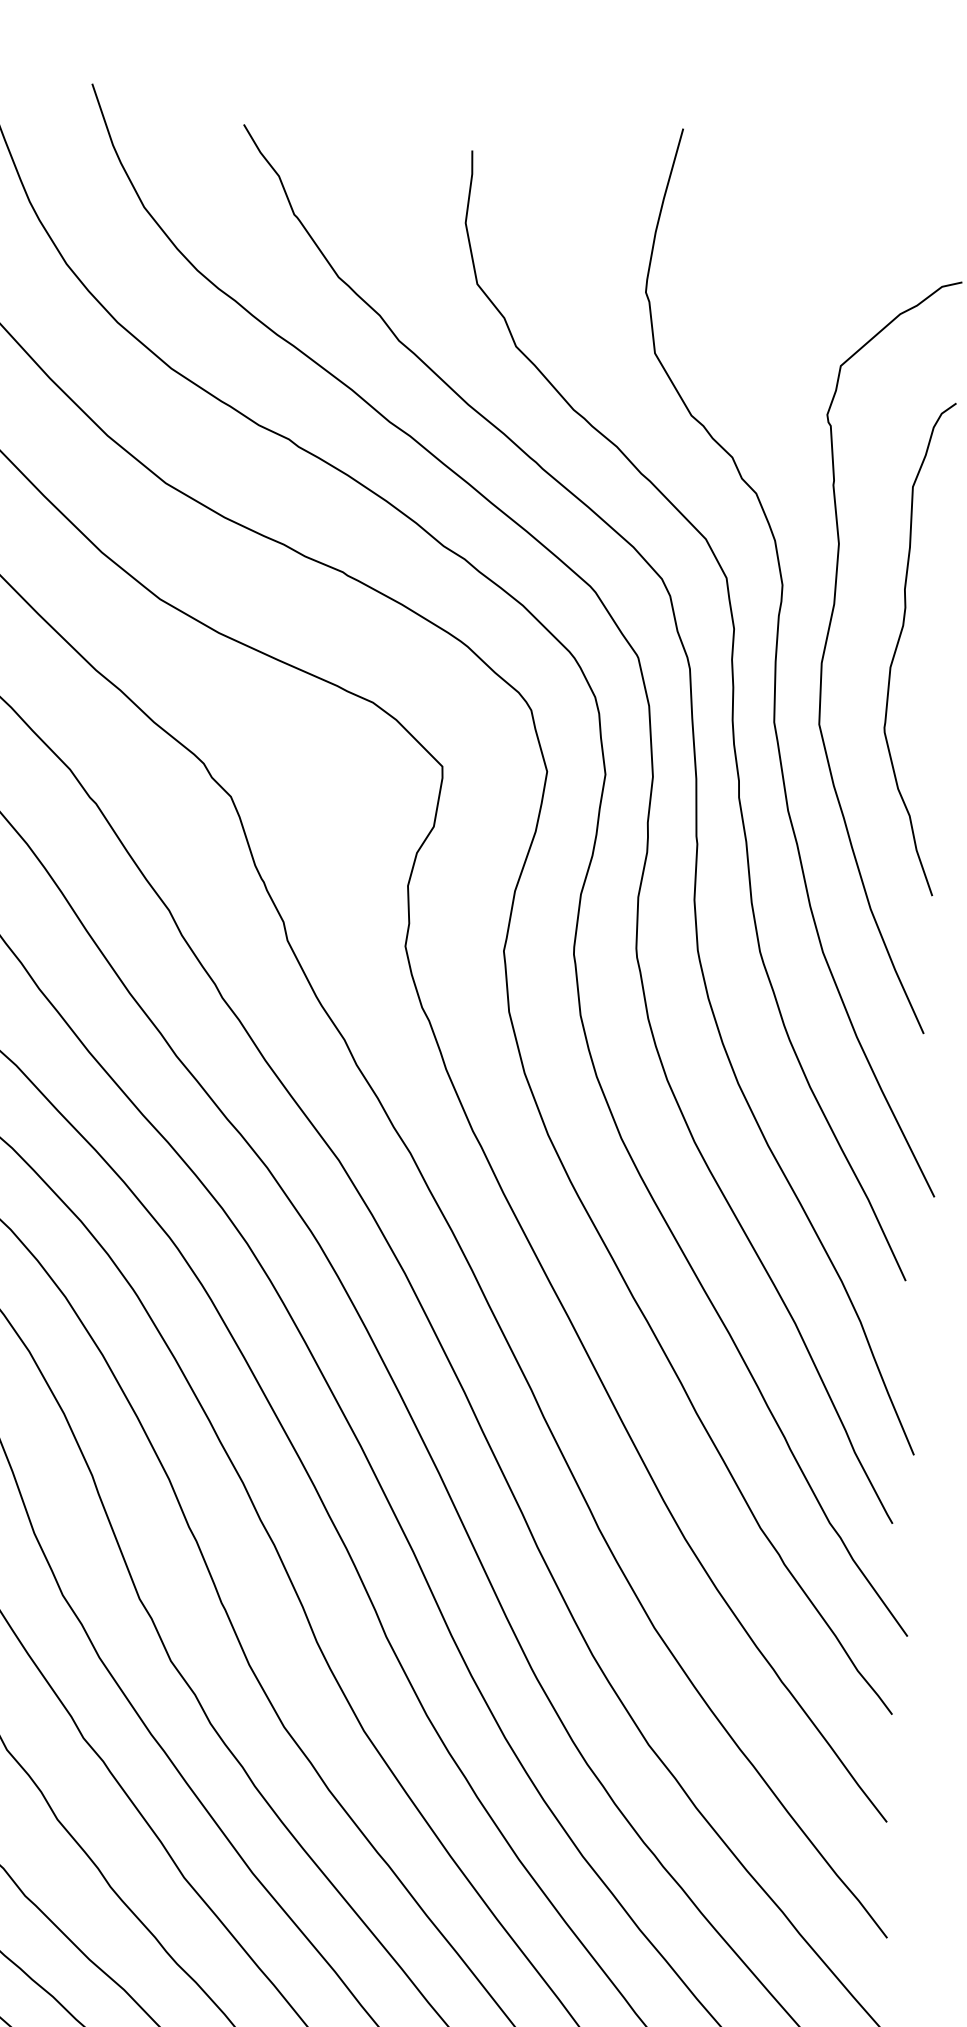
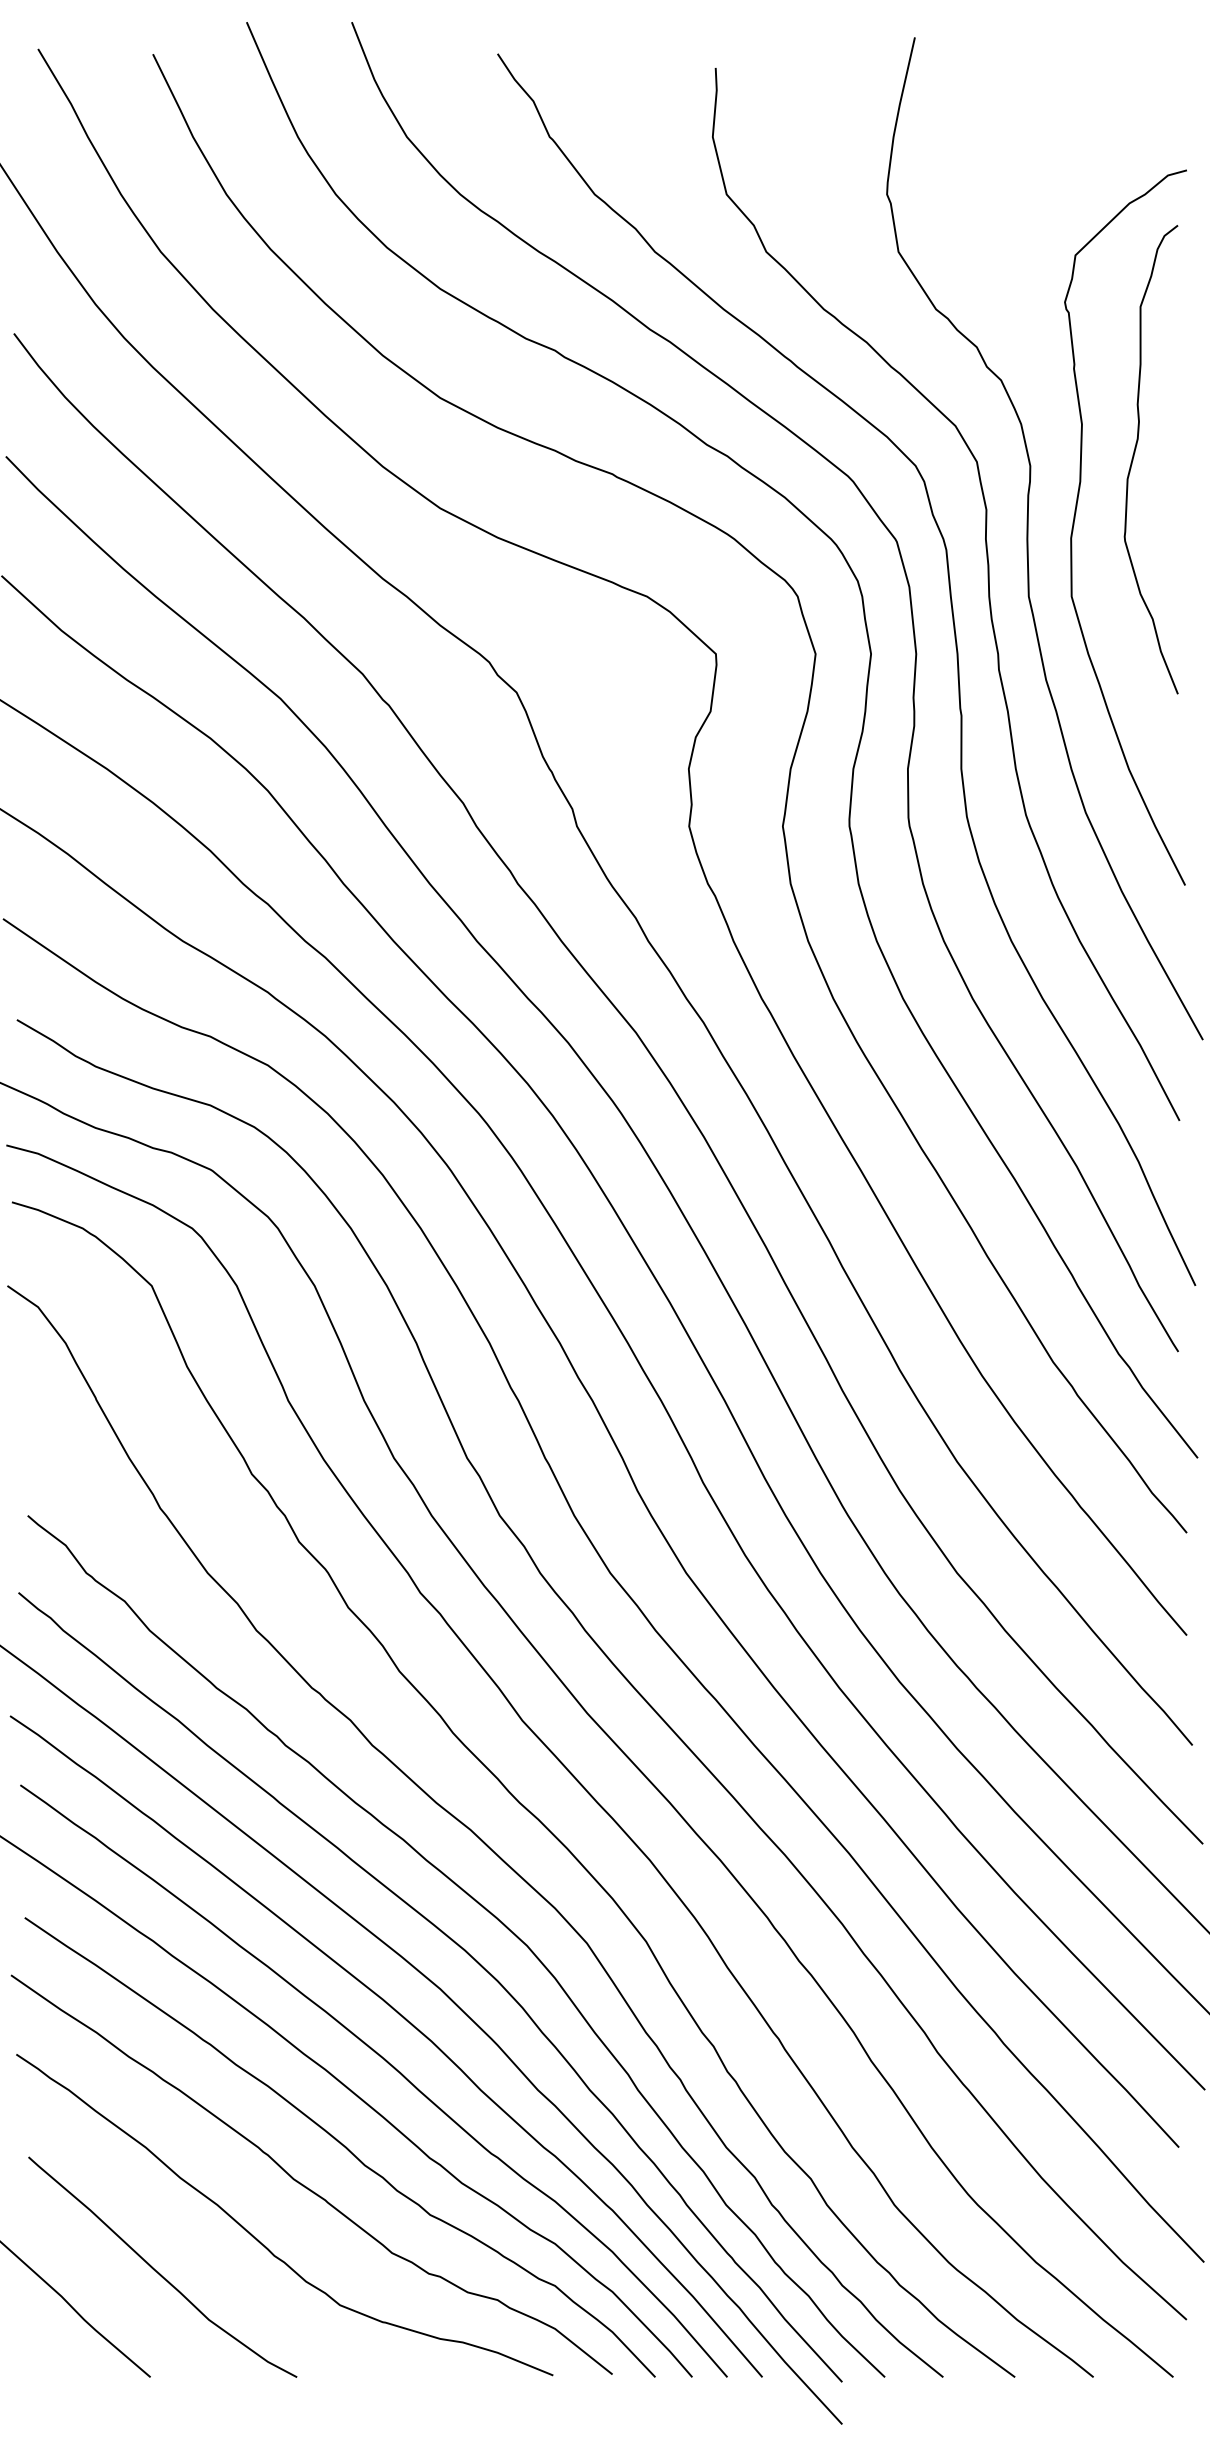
curve: (898, 643) -> (1134, 456), moved

